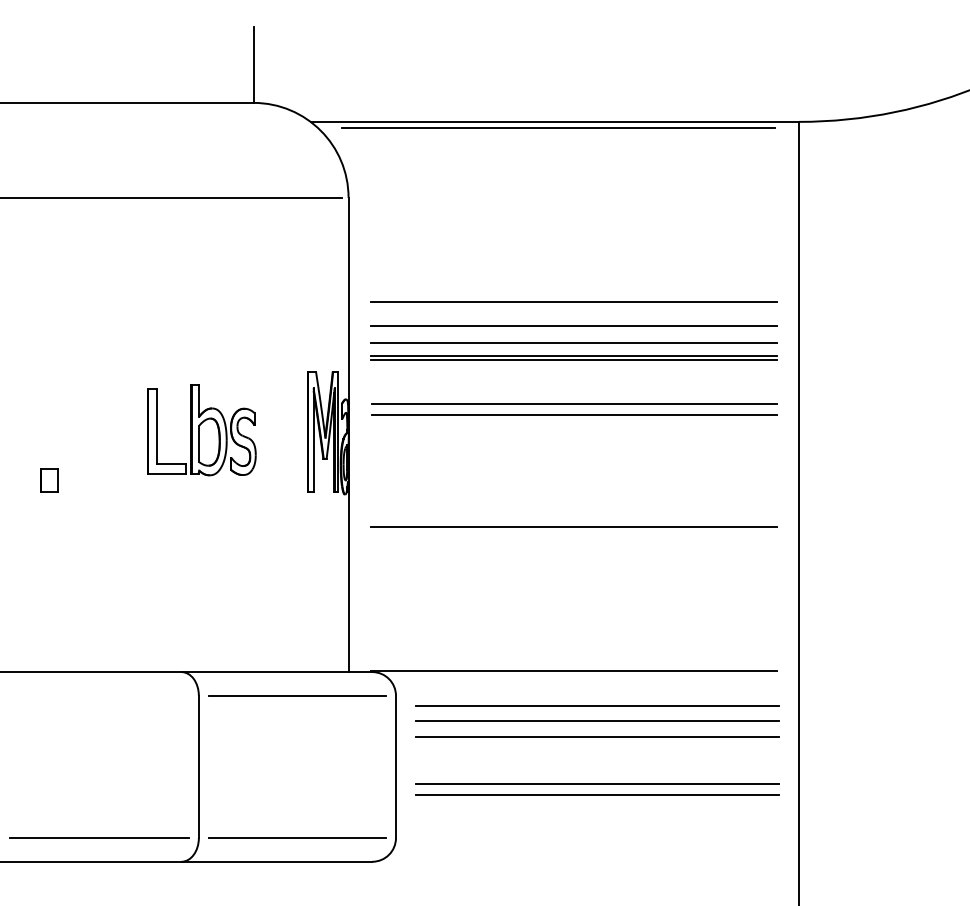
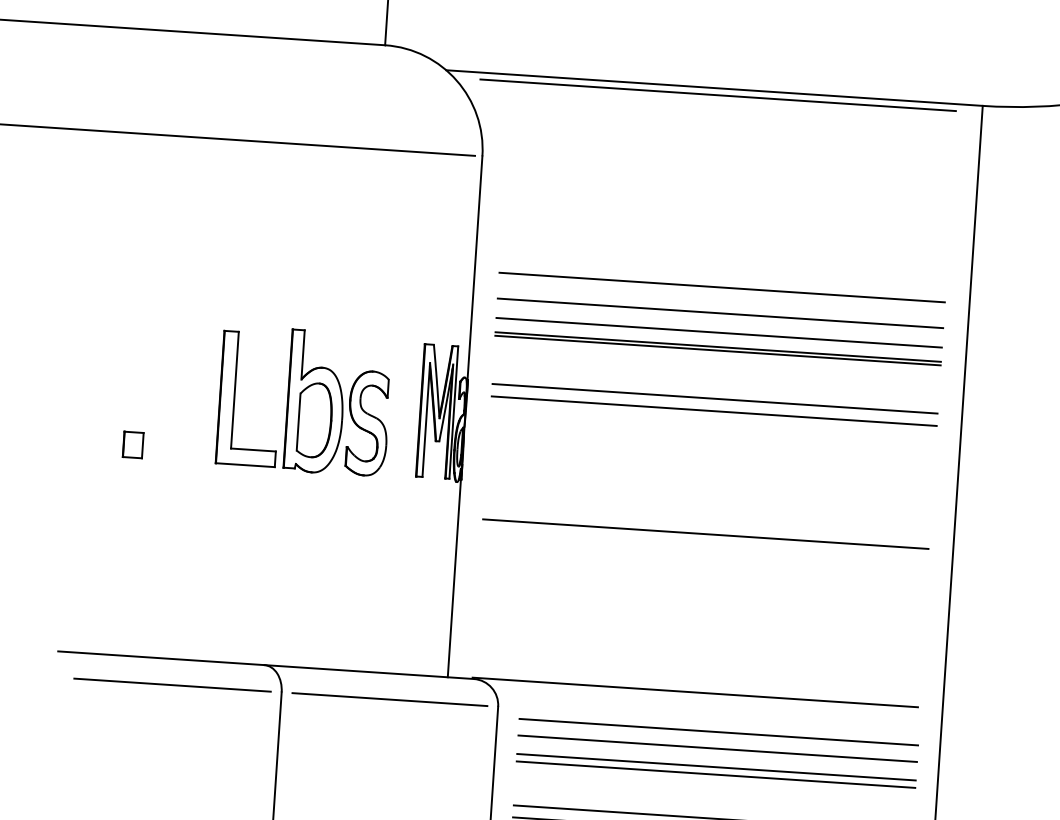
part: (201, 430) -> (303, 401), size x1.43
line: (99, 695) -> (172, 684), added
line: (597, 744) -> (715, 774), added

